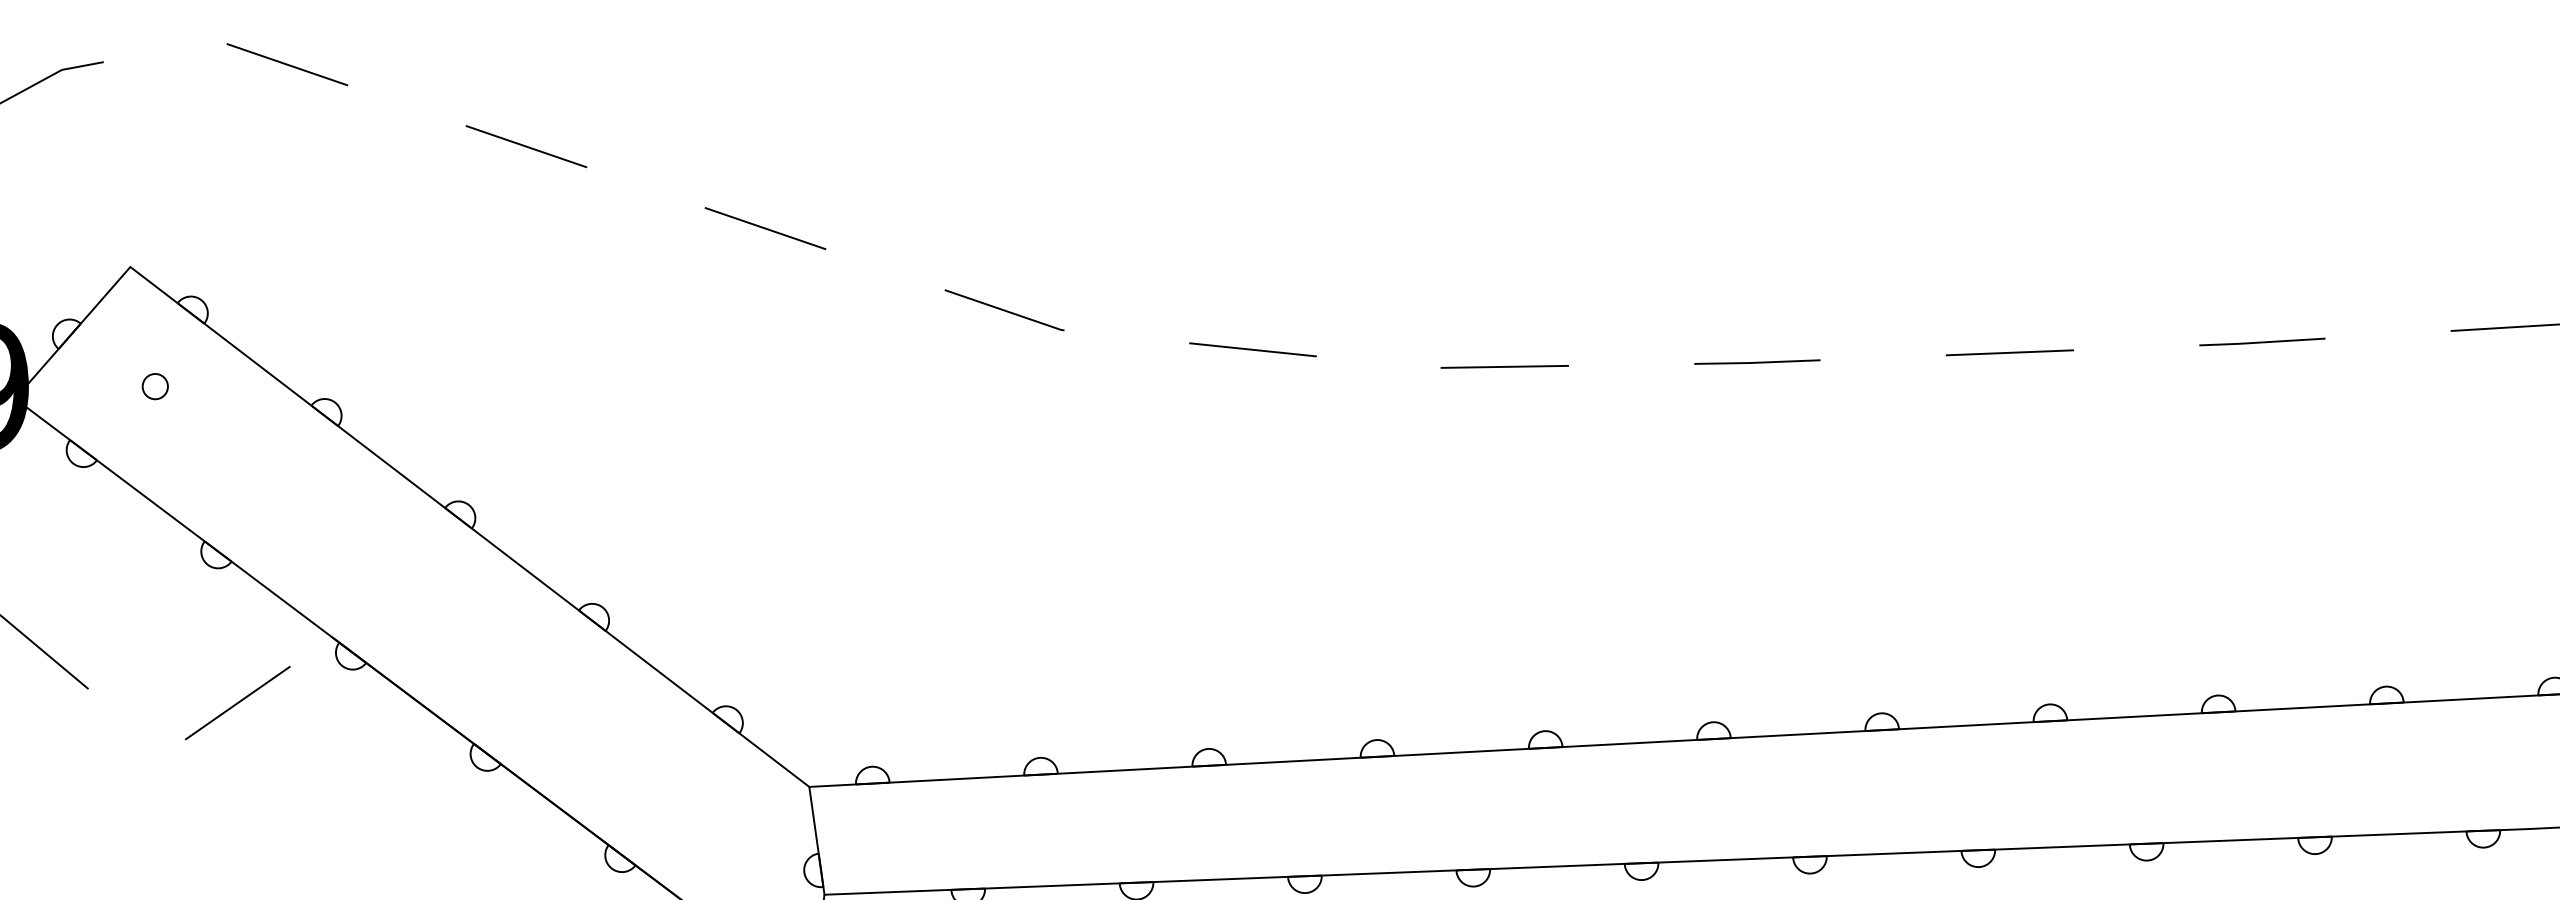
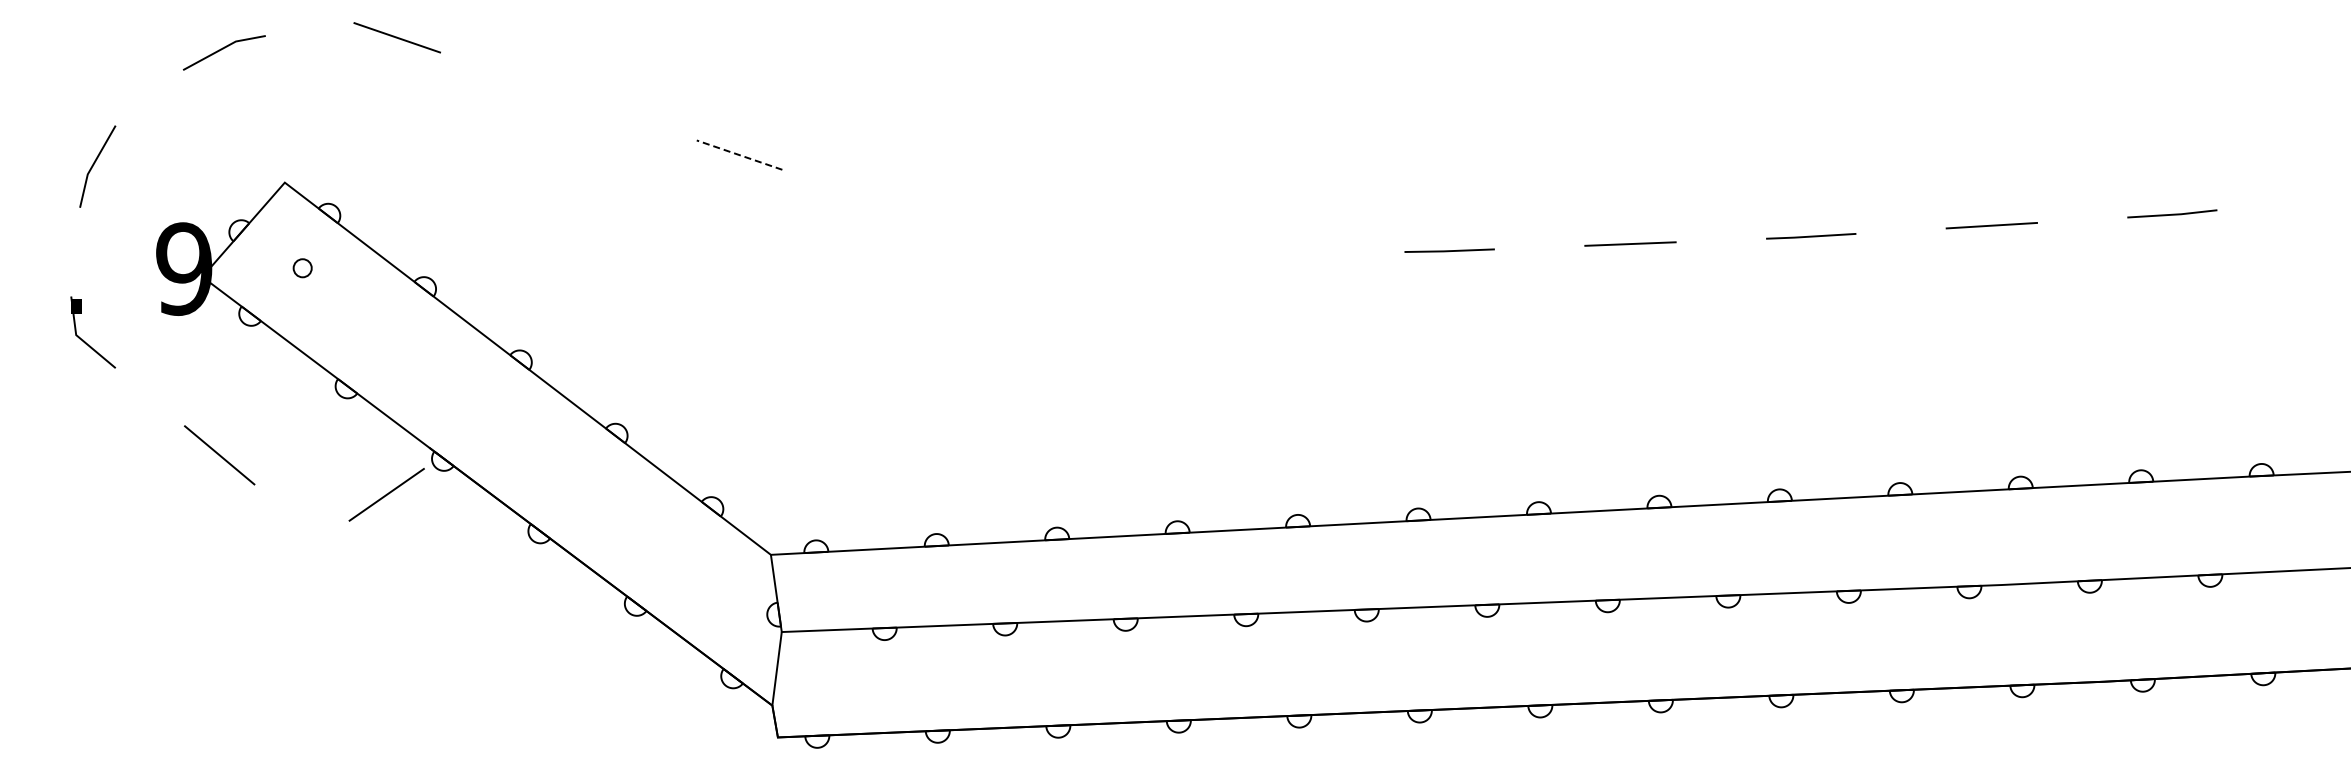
line: (526, 146) -> (568, 96), removed
line: (765, 227) -> (739, 154), solid -> dashed
line: (1004, 310) -> (910, 213), removed
line: (1252, 349) -> (1088, 241), removed
line: (1504, 365) -> (1268, 253), removed
line: (237, 702) -> (386, 494), moved

